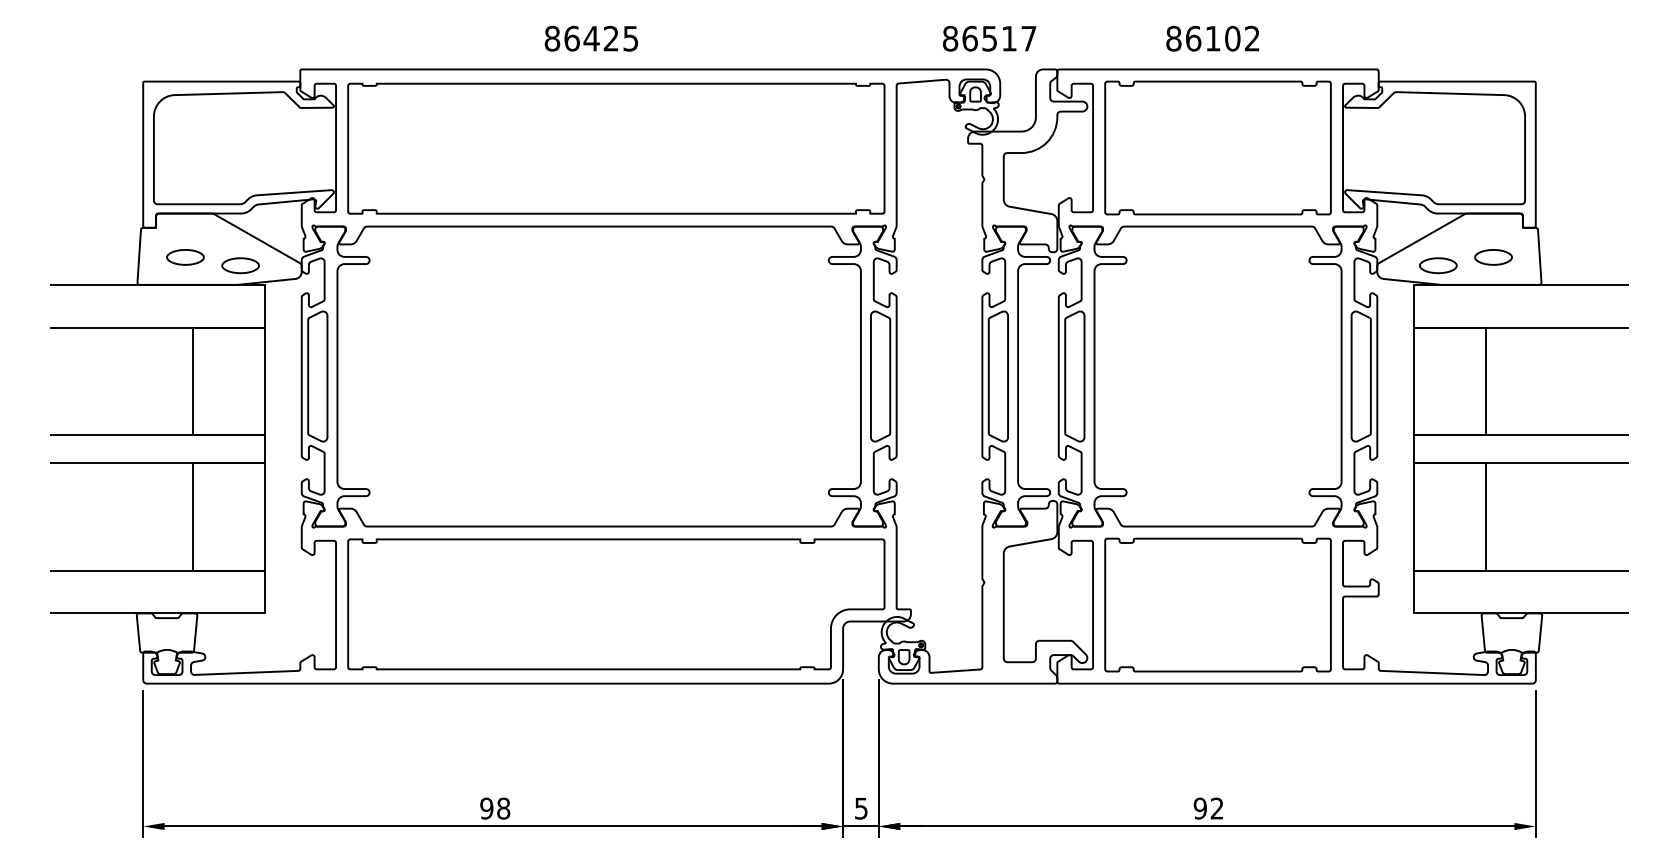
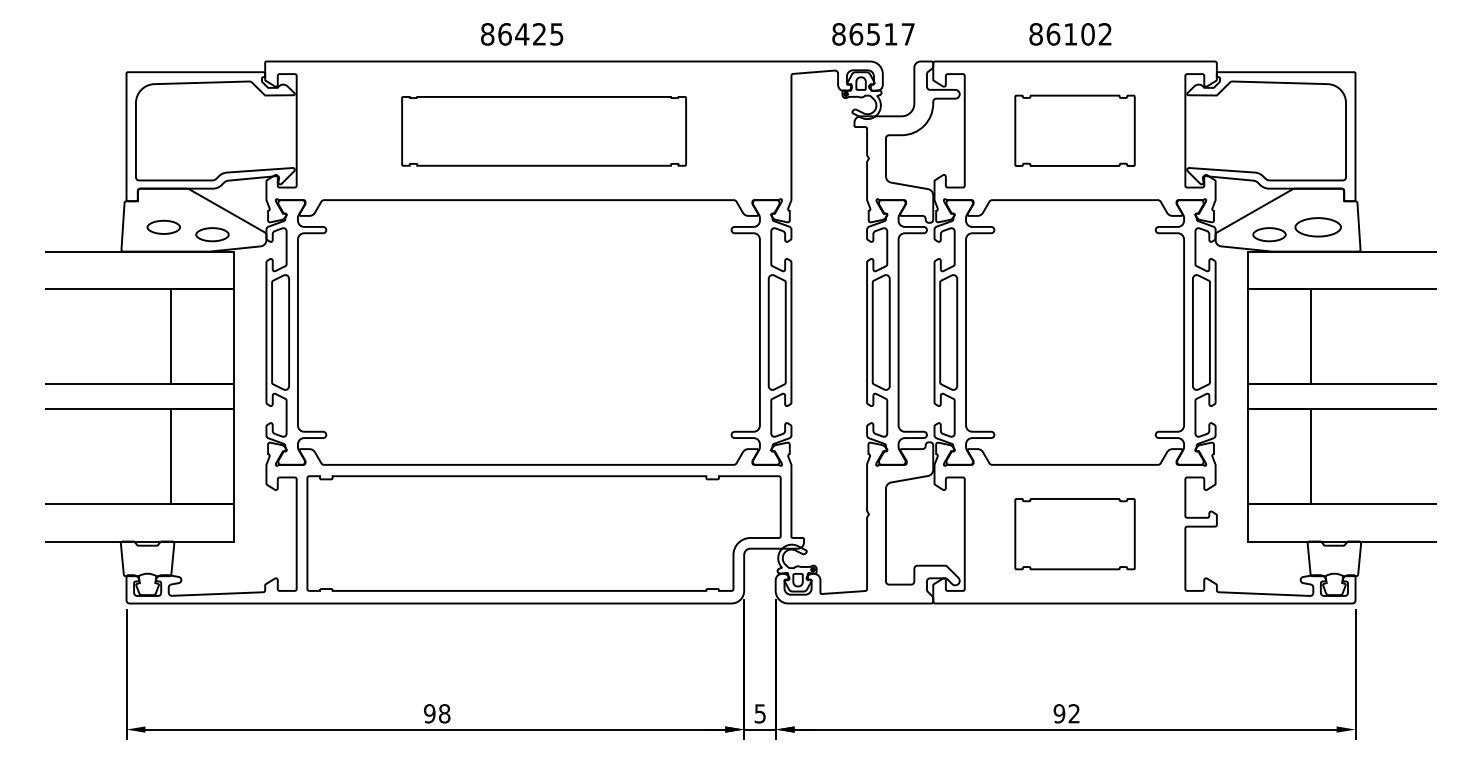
part: (1217, 147) -> (1074, 130), size x0.6
part: (616, 148) -> (544, 131), size x0.6
part: (1493, 257) -> (1318, 227), size x1.4
part: (1217, 604) -> (1074, 533), size x0.6

